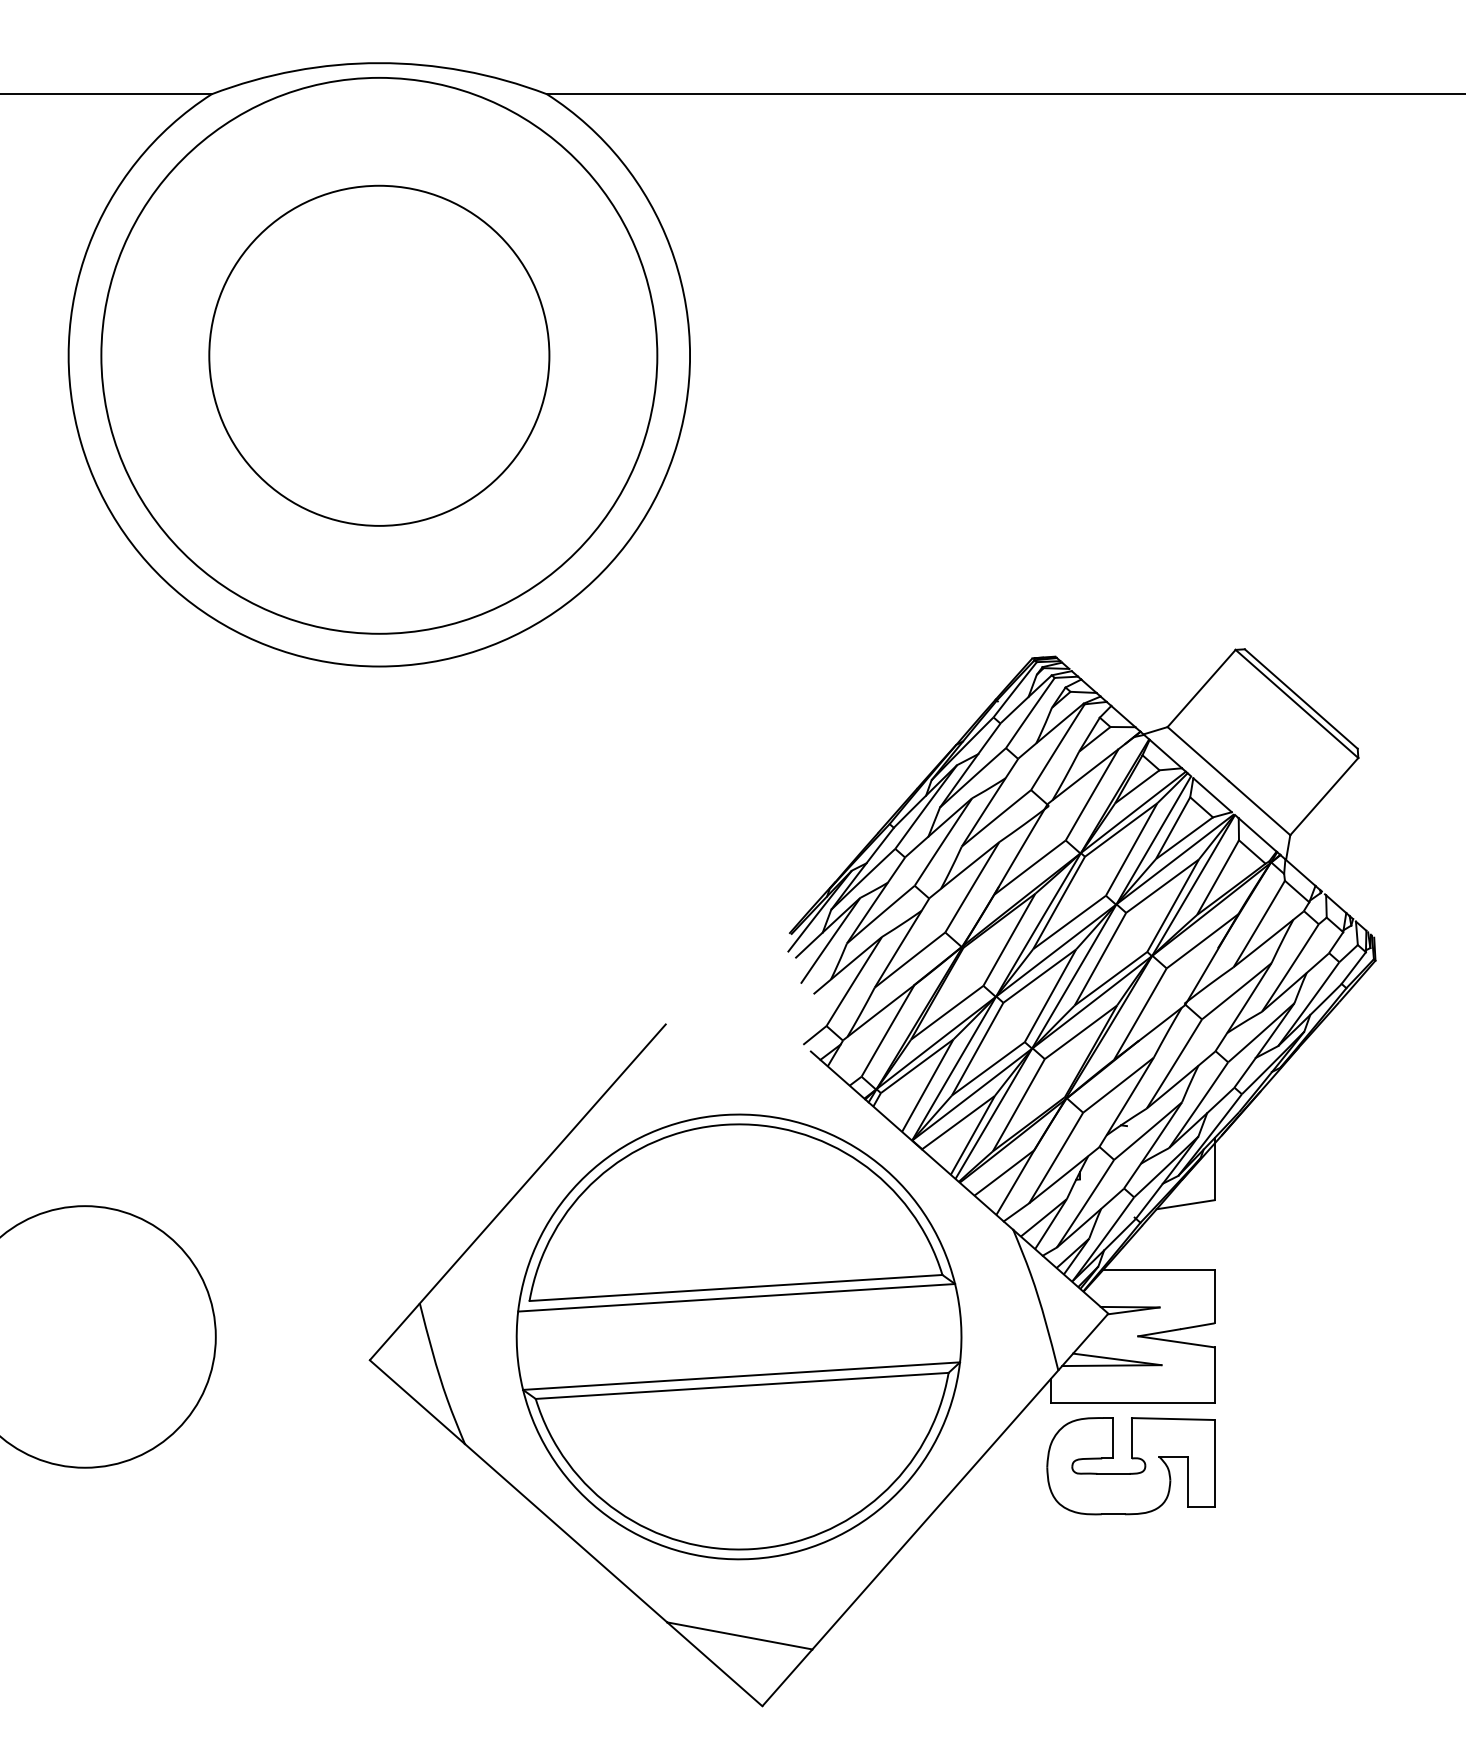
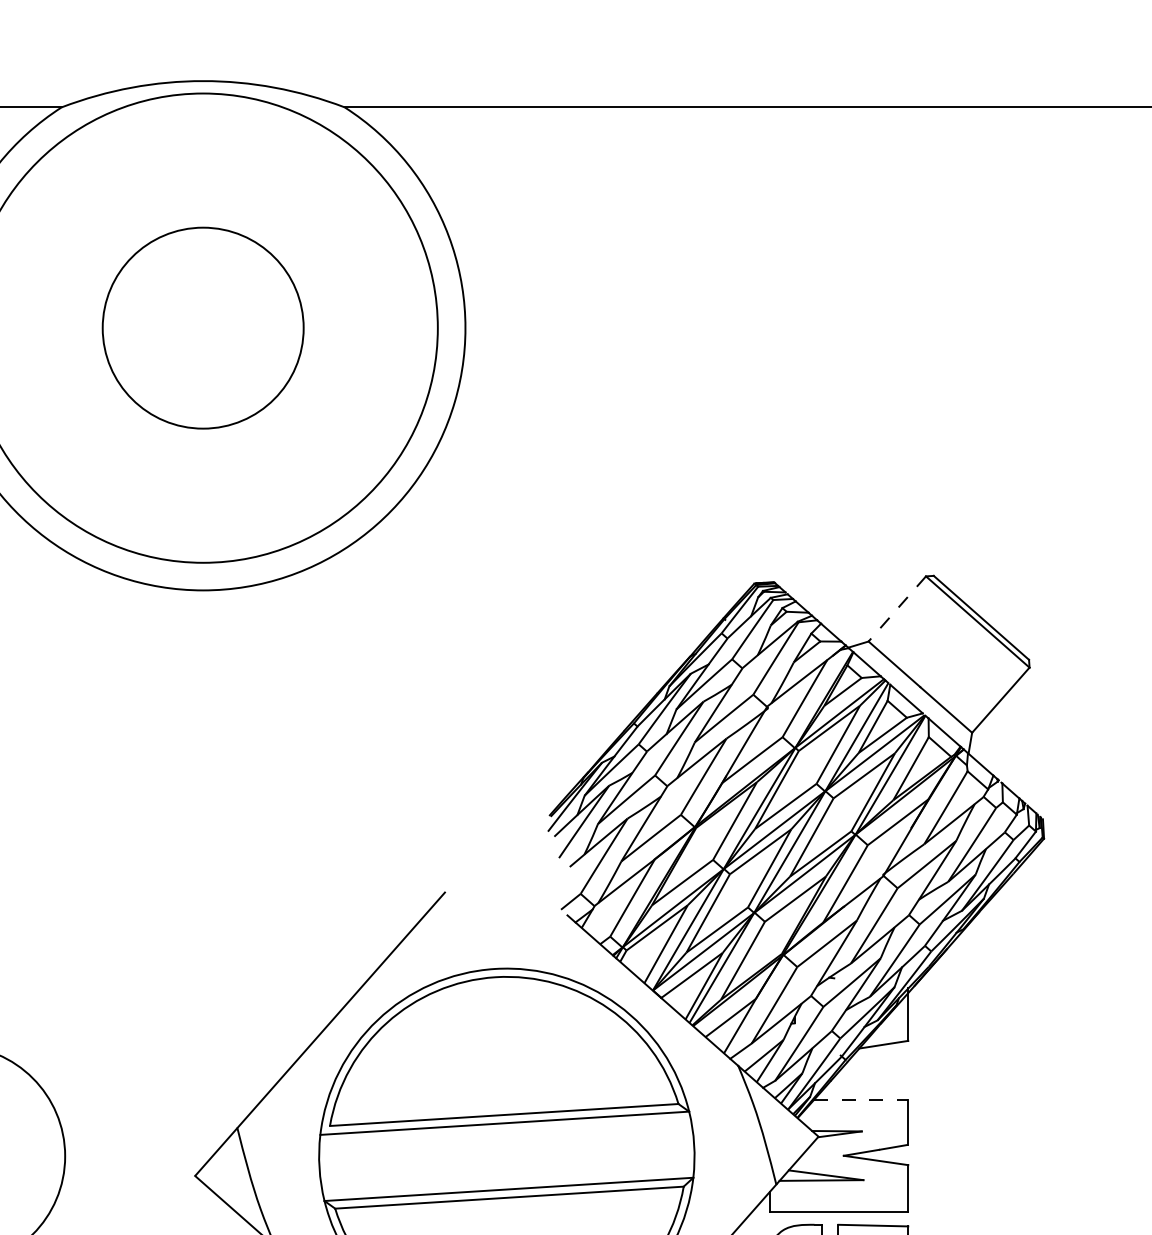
circle: (379, 355) -> (203, 327), size x0.7
line: (1201, 688) -> (897, 608), solid -> dashed
line: (1158, 1269) -> (860, 1099), solid -> dashed

